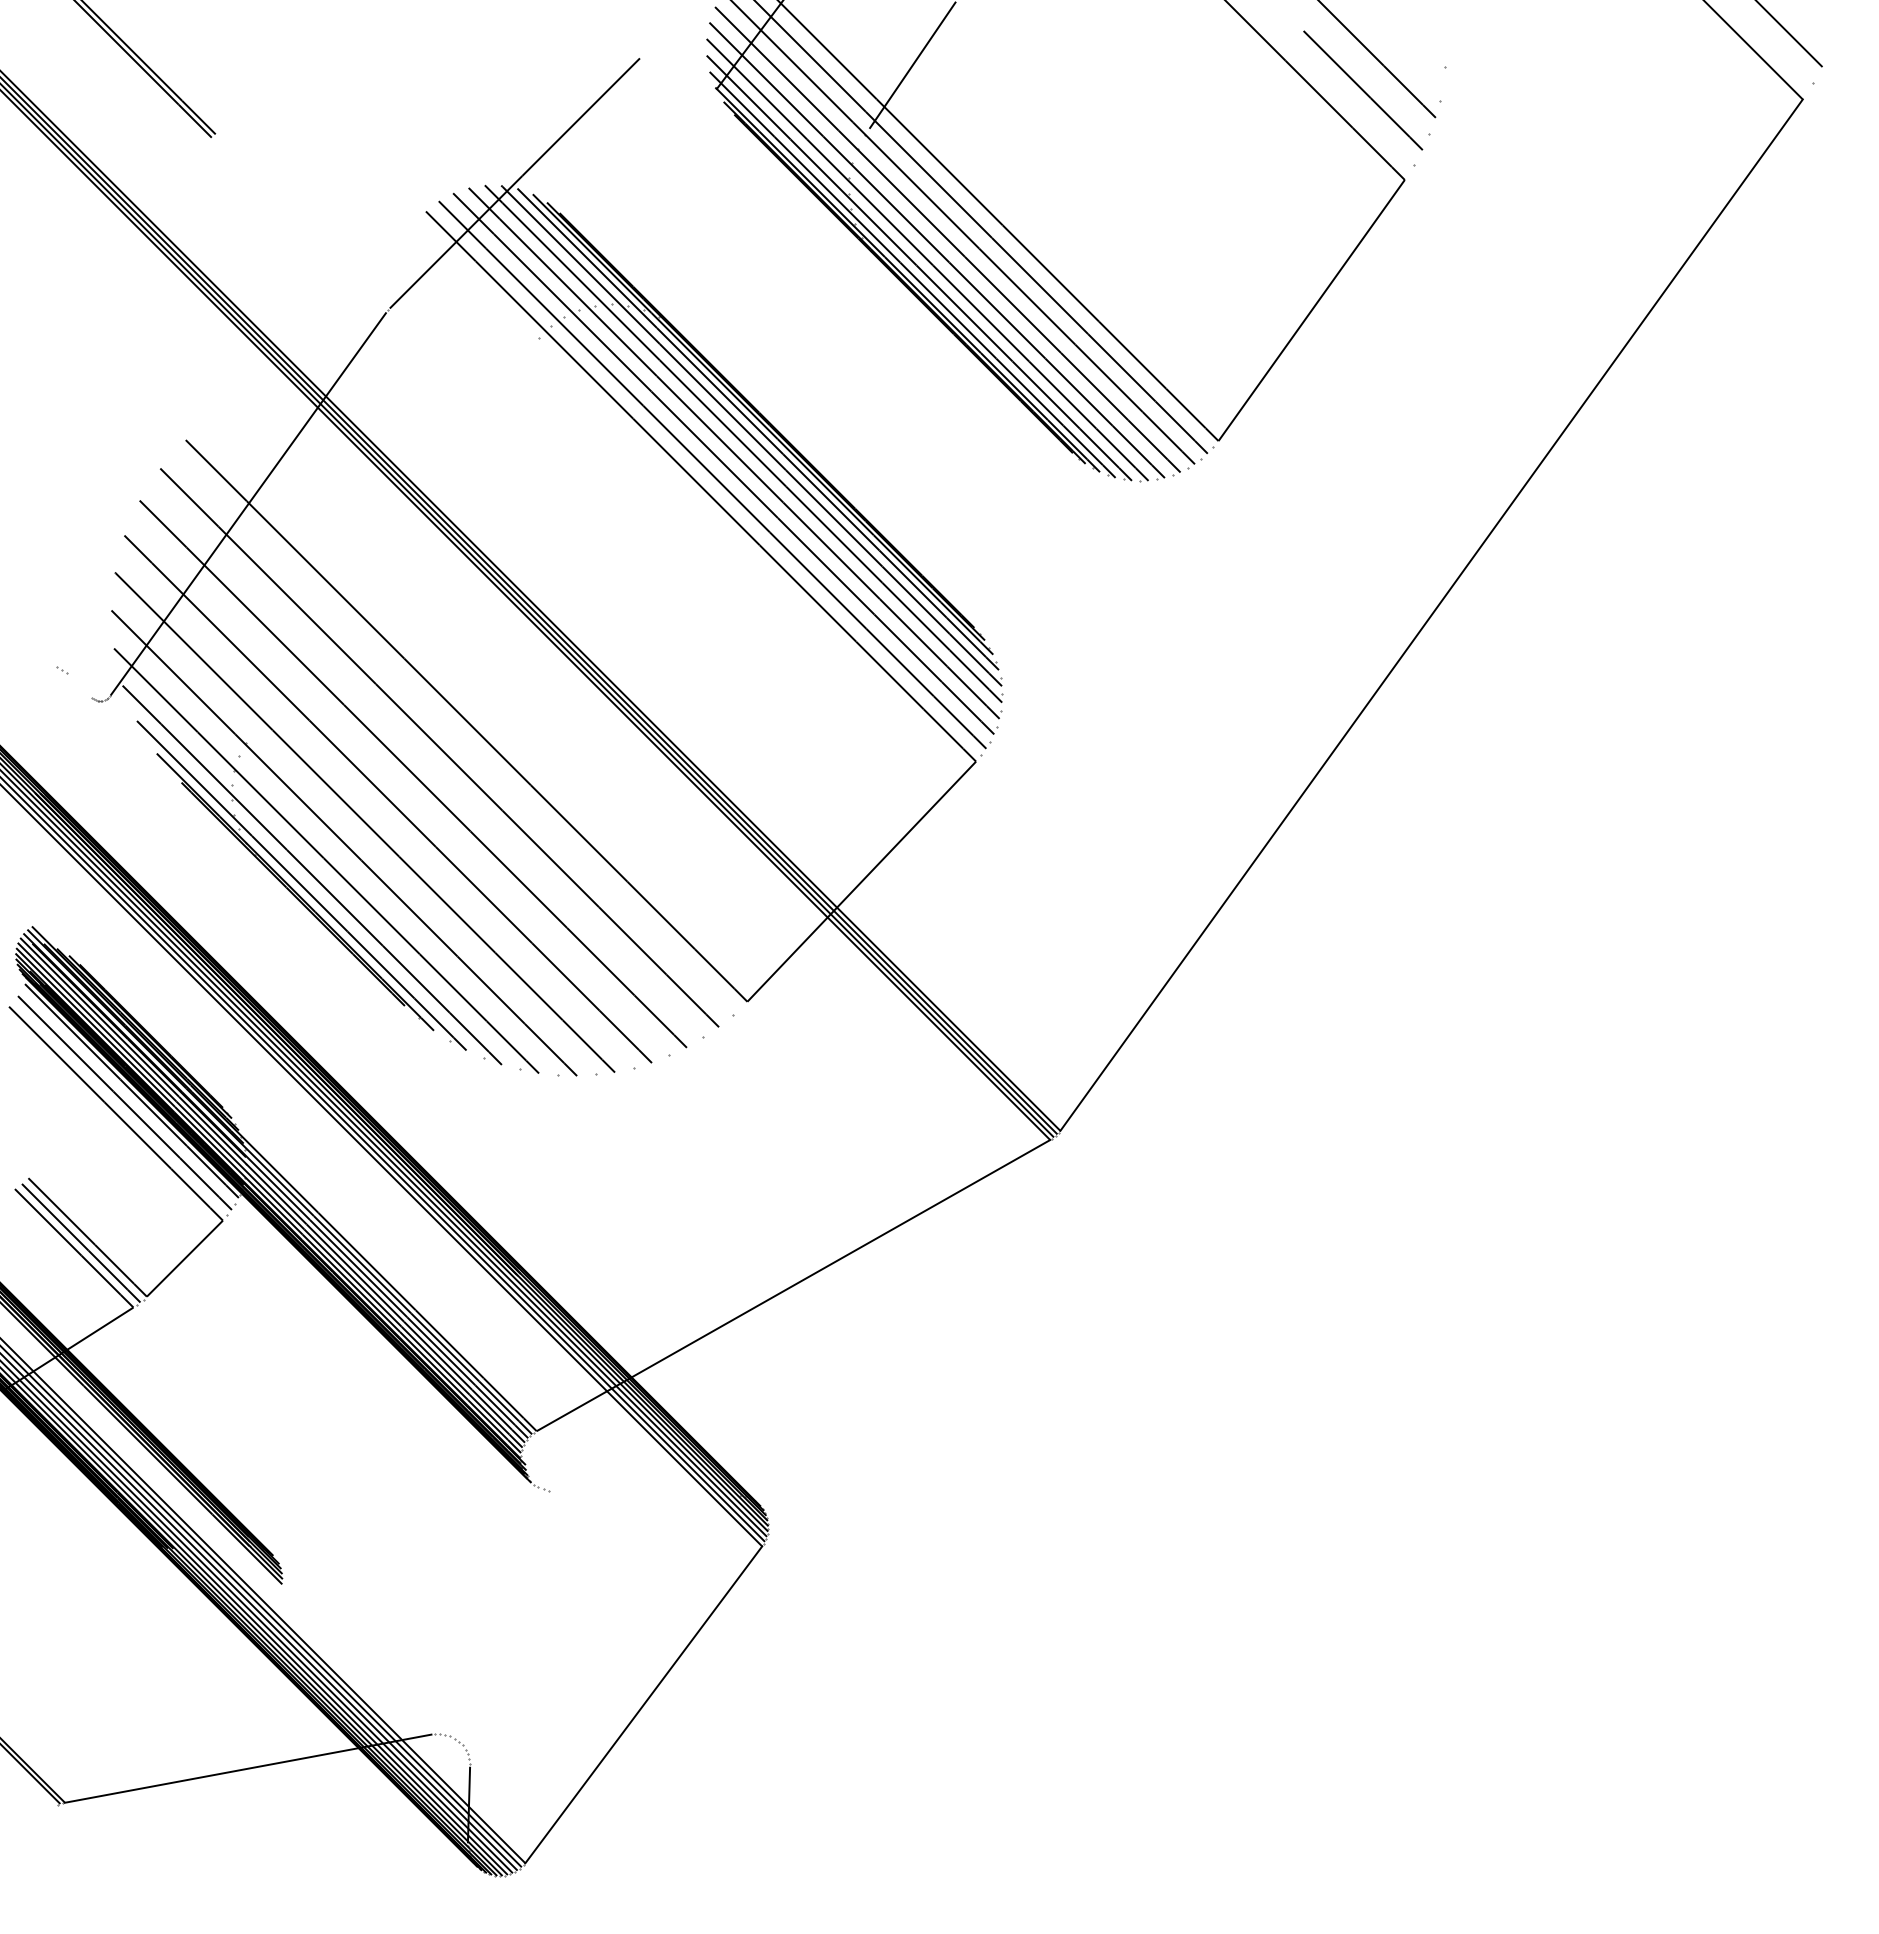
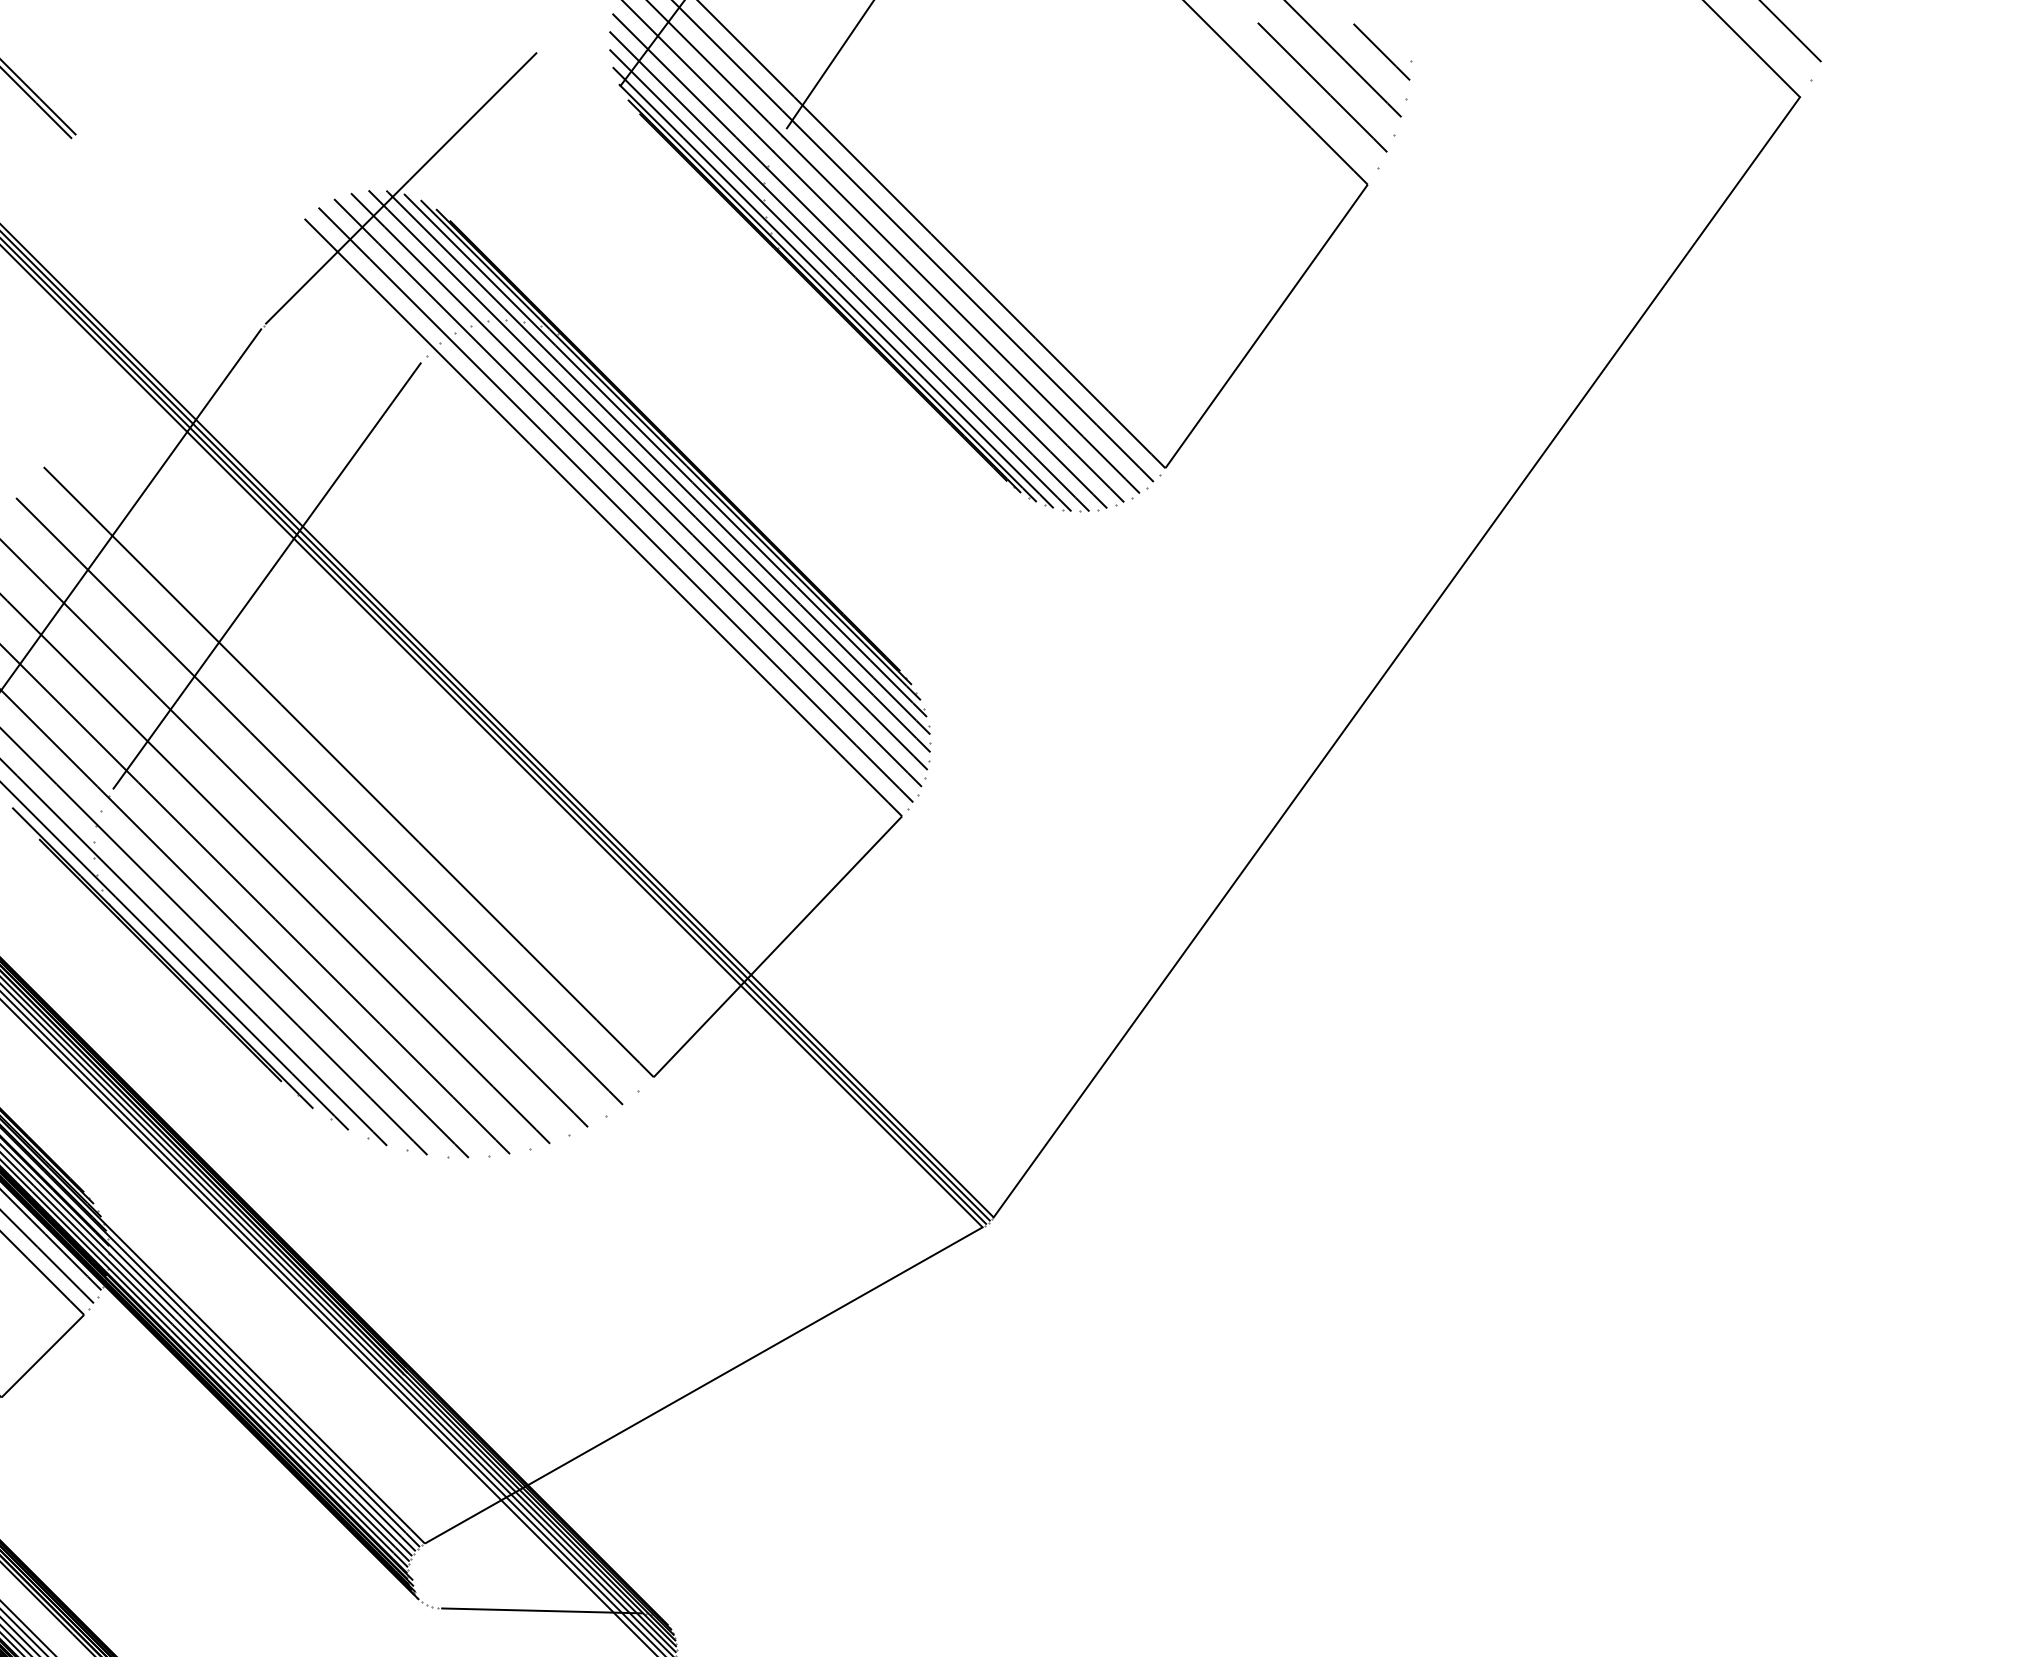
line: (1417, 57) -> (1381, 51), added
line: (391, 539) -> (267, 575), added
line: (644, 1492) -> (541, 1610), added

